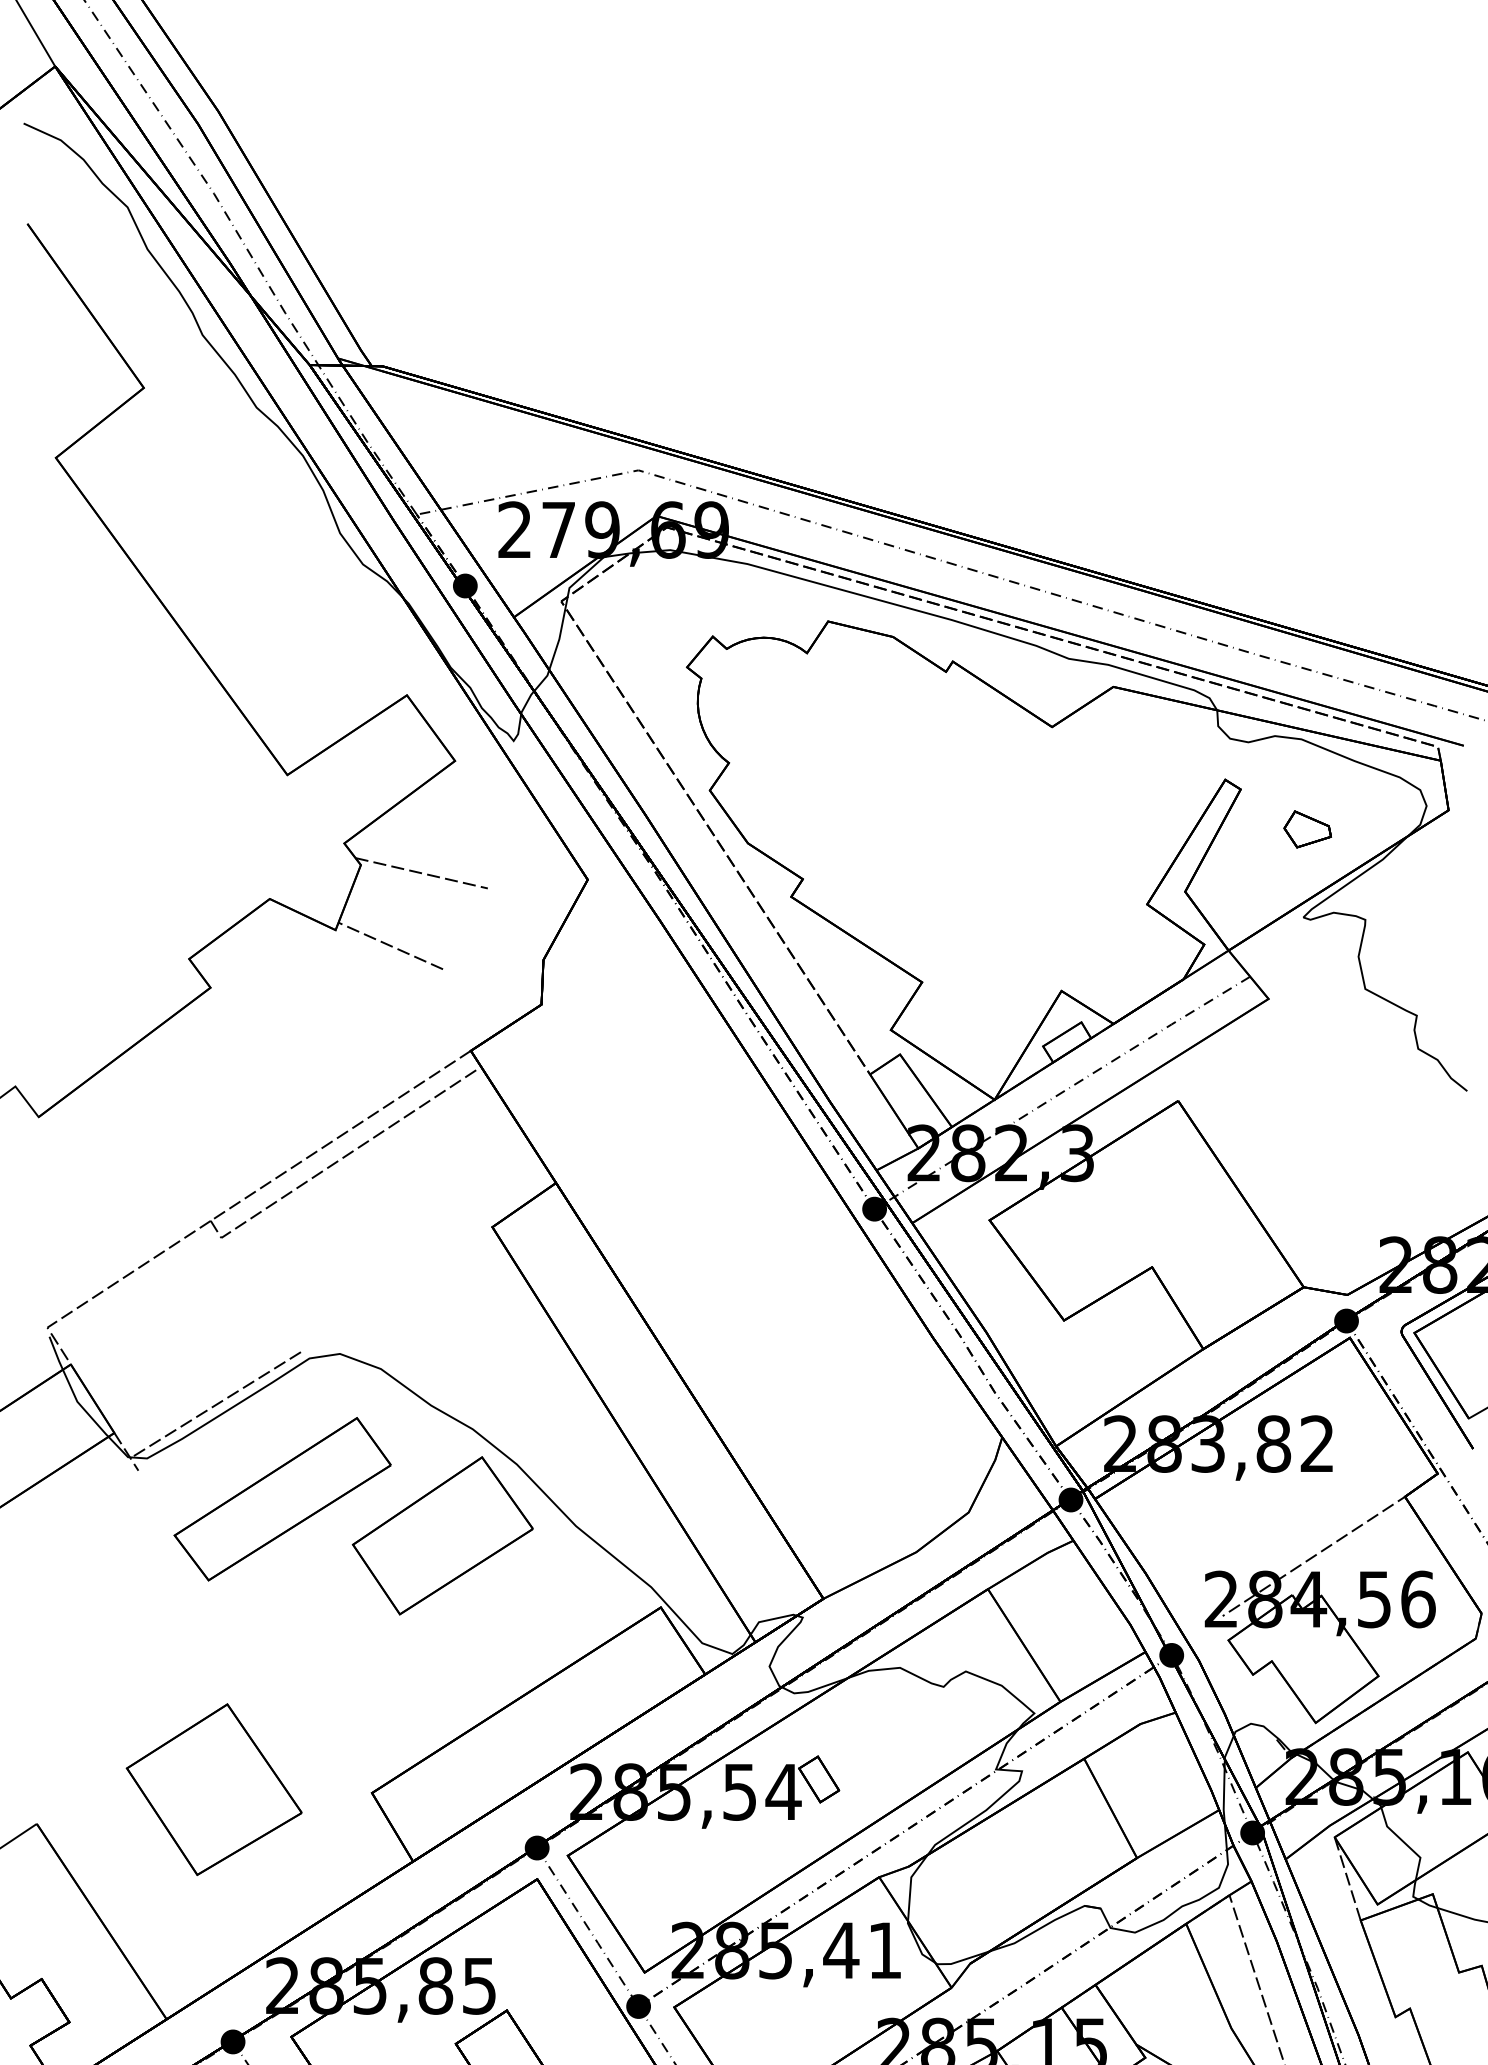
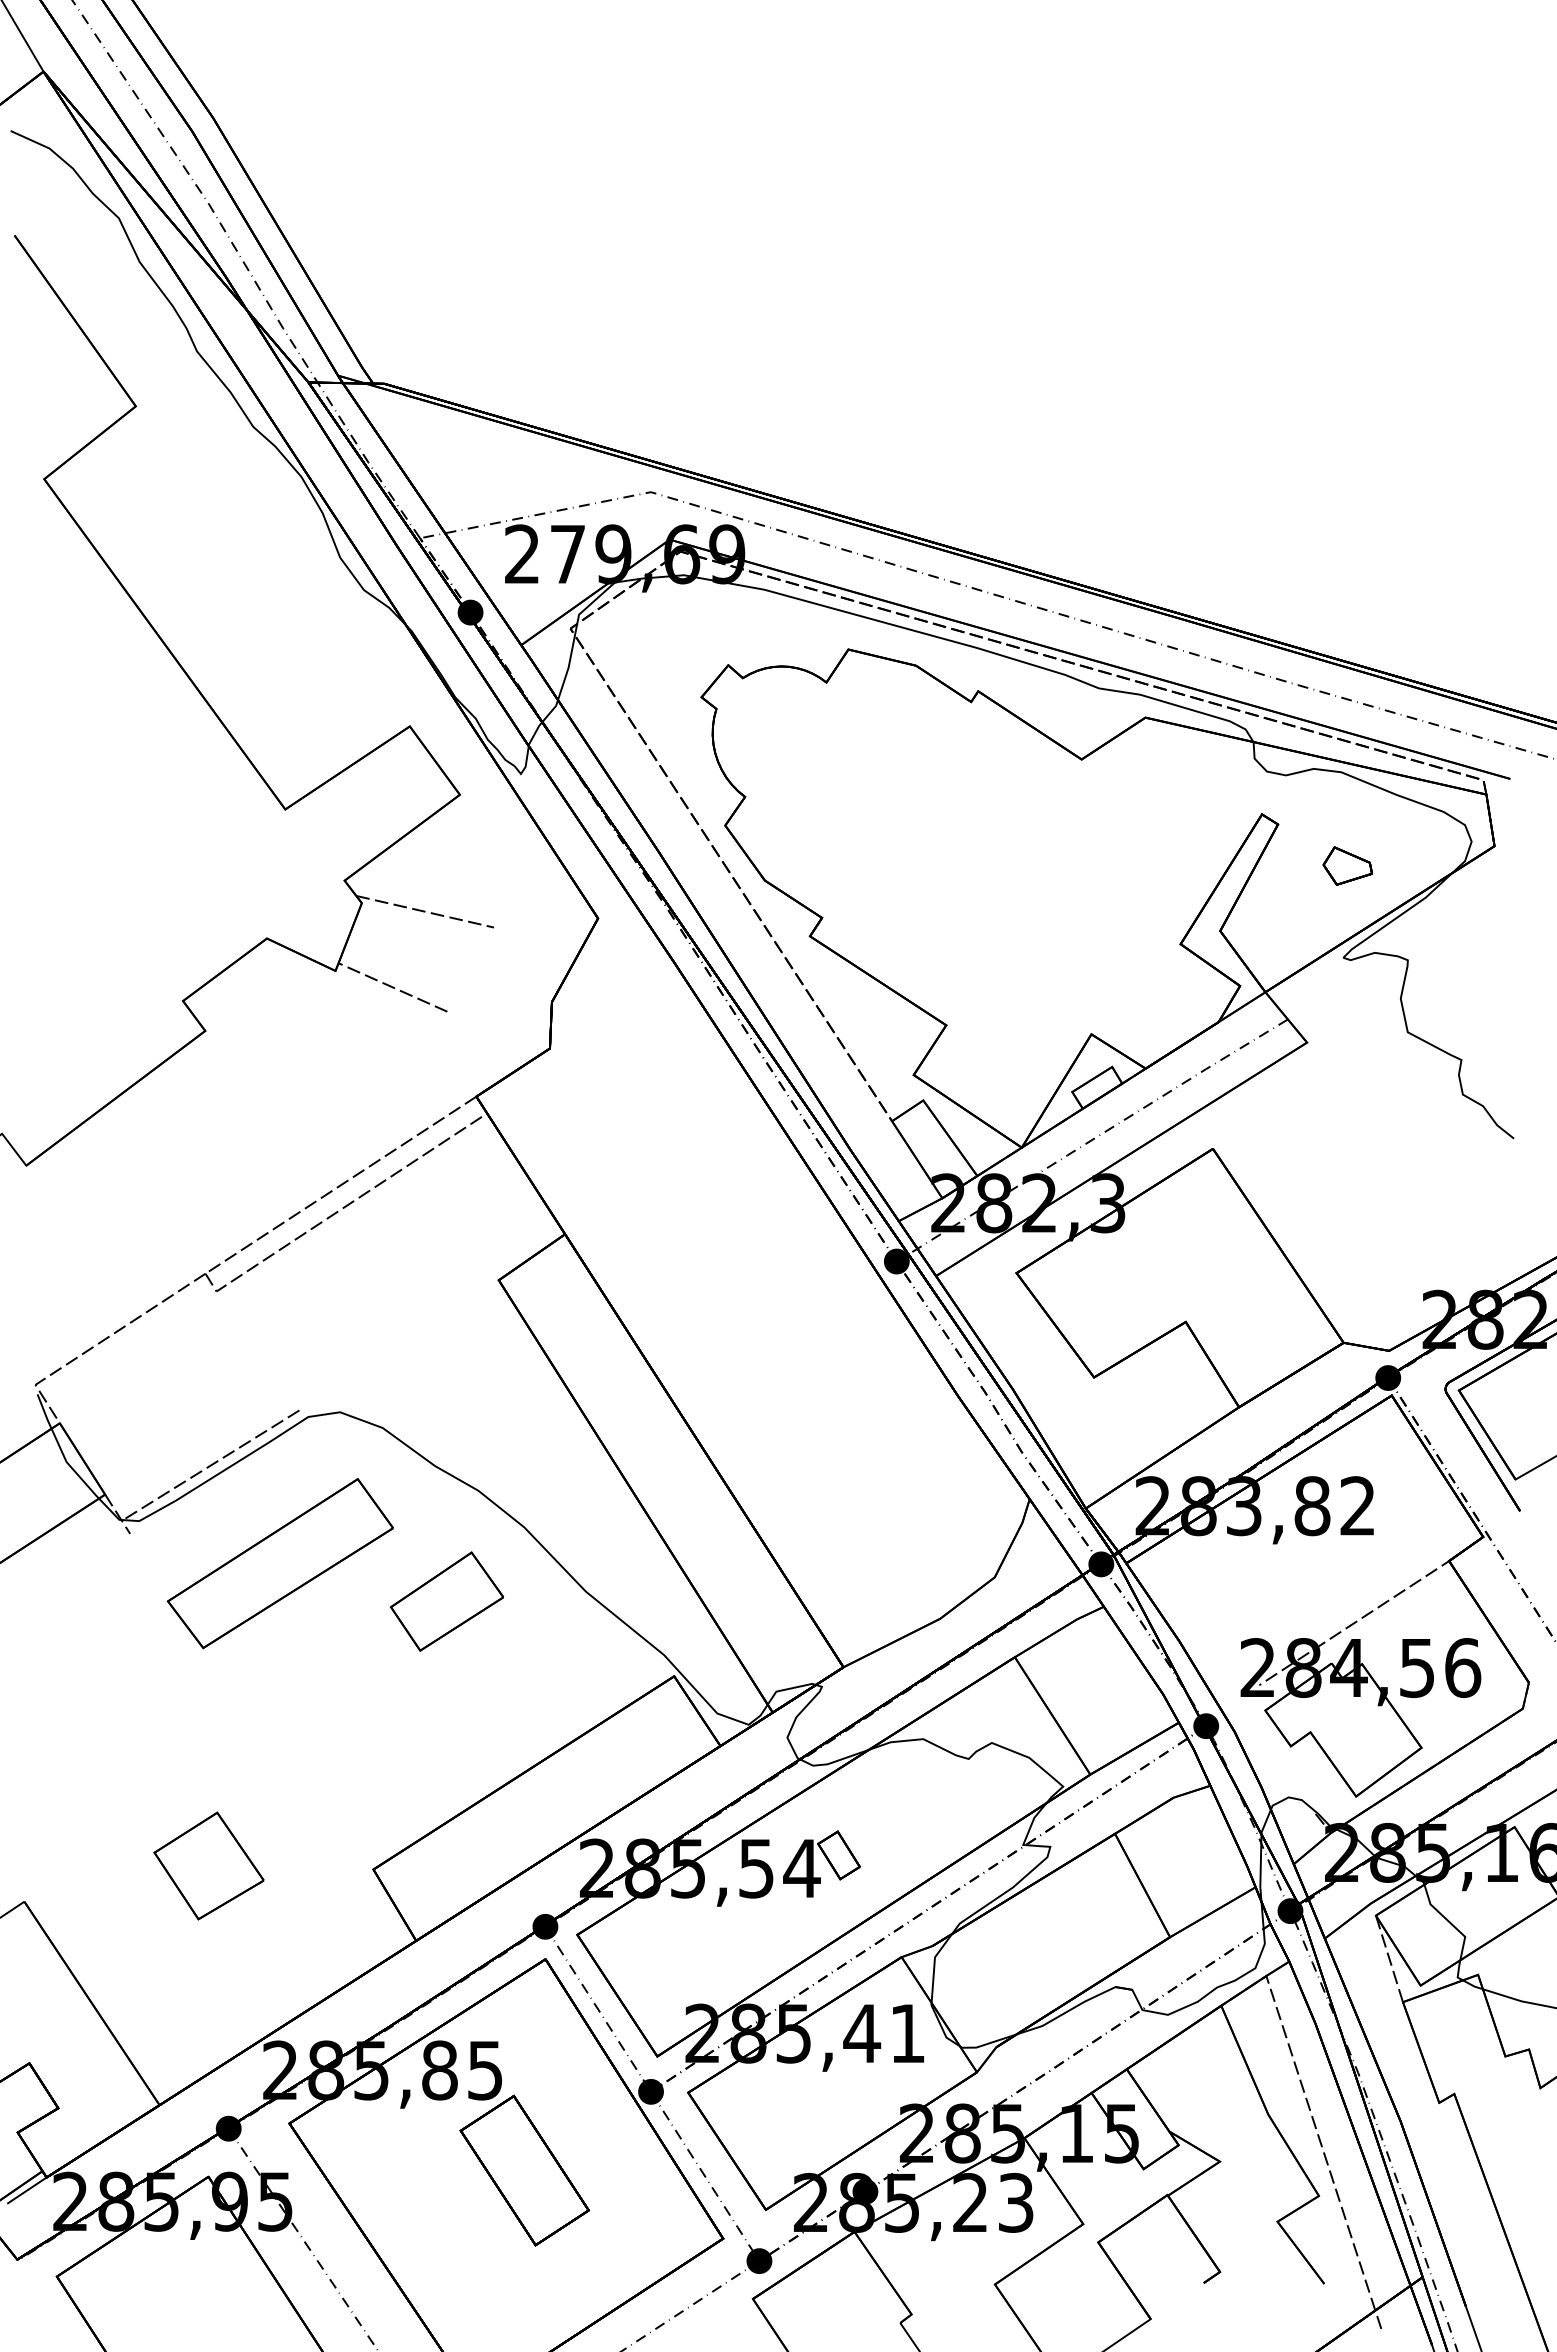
part: (442, 1535) -> (446, 1601), size x0.6
part: (213, 1789) -> (208, 1865), size x0.6

